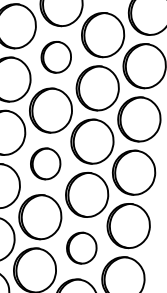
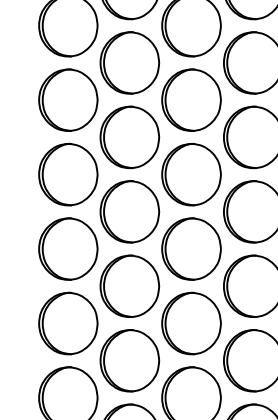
part: (56, 56) -> (129, 62), size x1.43
part: (45, 163) -> (129, 211), size x1.43
part: (81, 248) -> (191, 323), size x1.43

